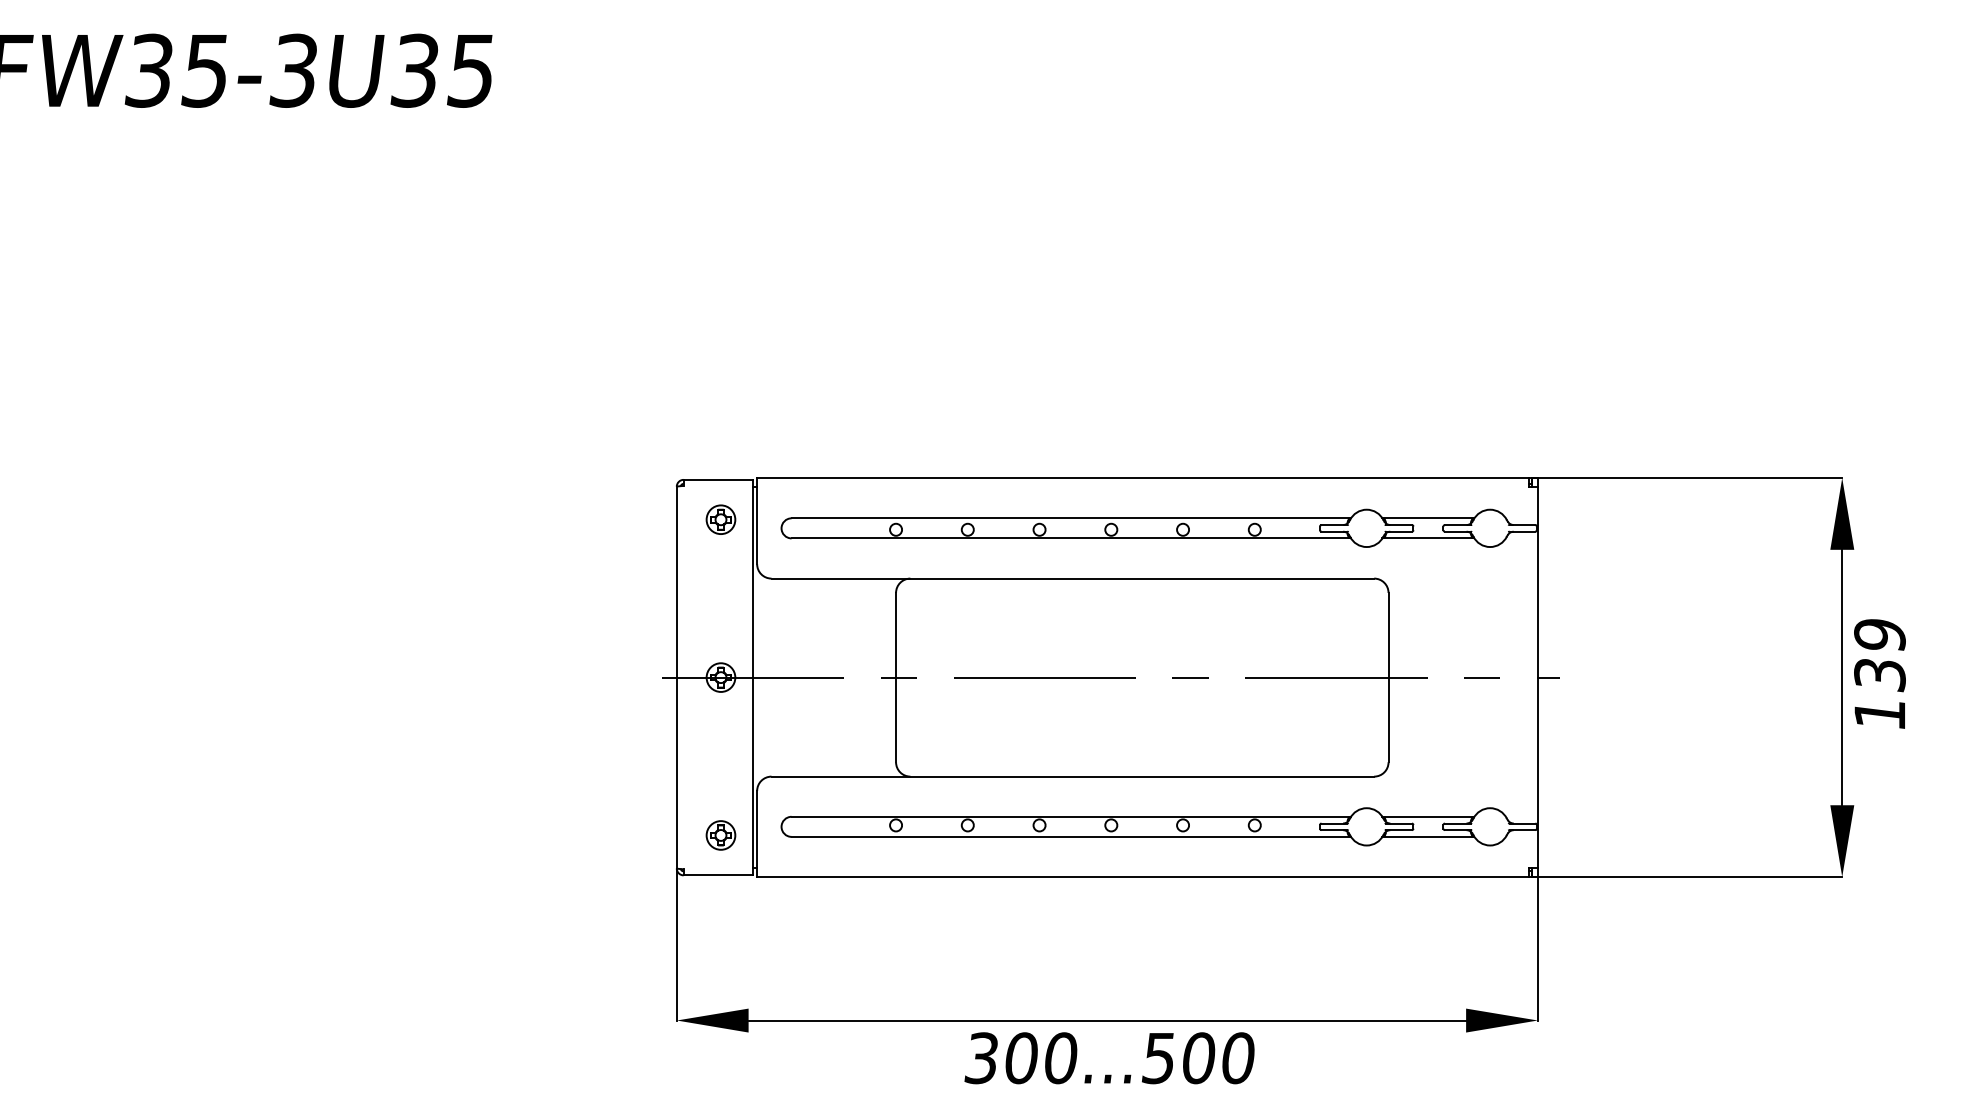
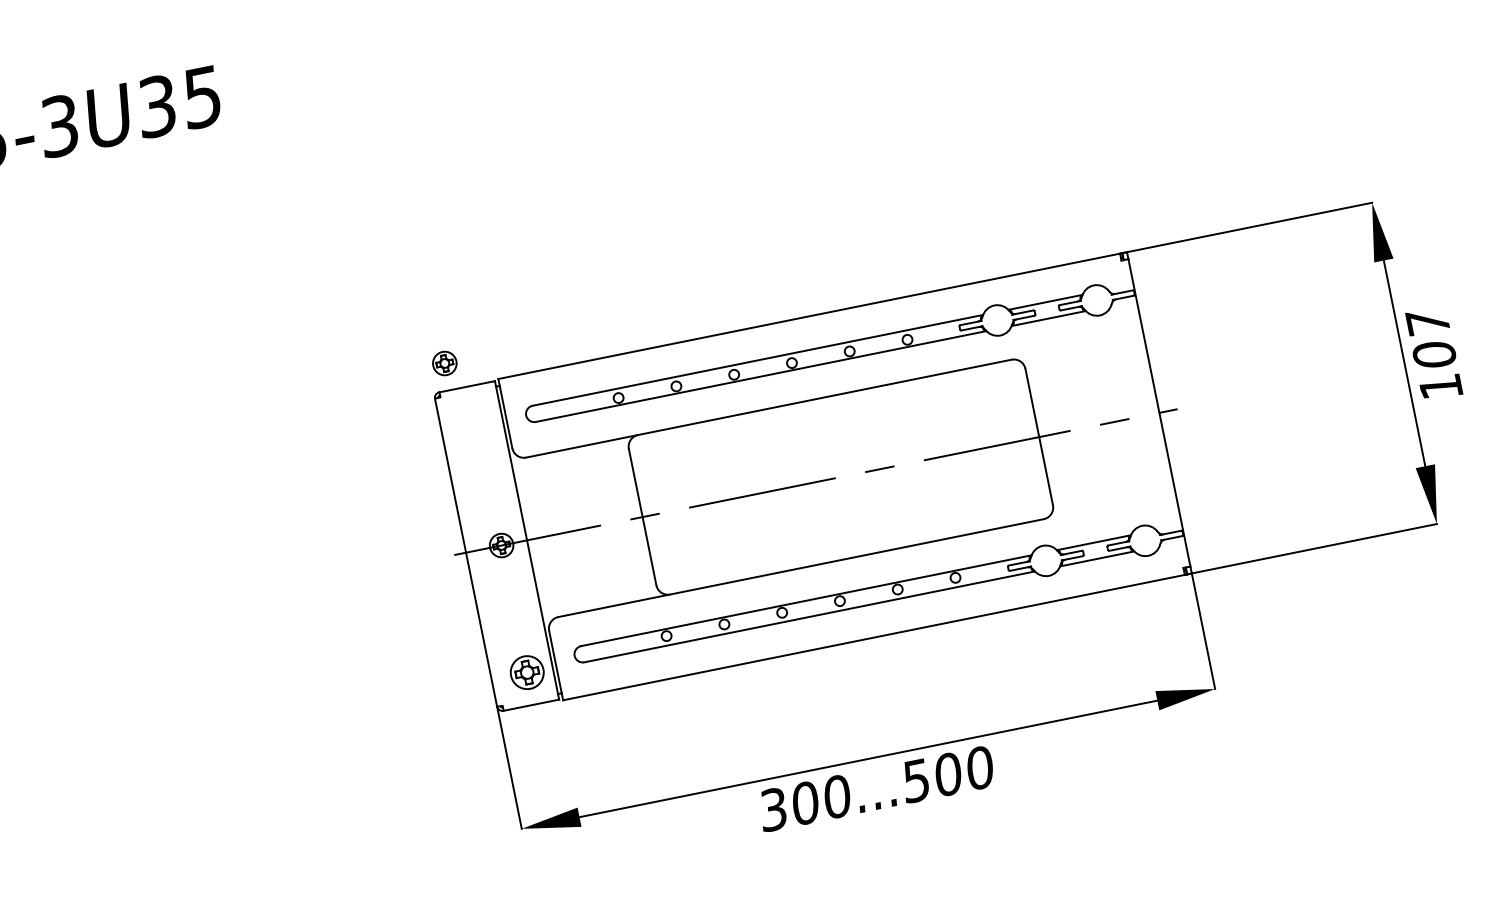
part: (720, 519) -> (444, 363), moved
text: (1879, 654) -> (1430, 338), 139 -> 107
part: (720, 835) -> (526, 672), size x1.4

